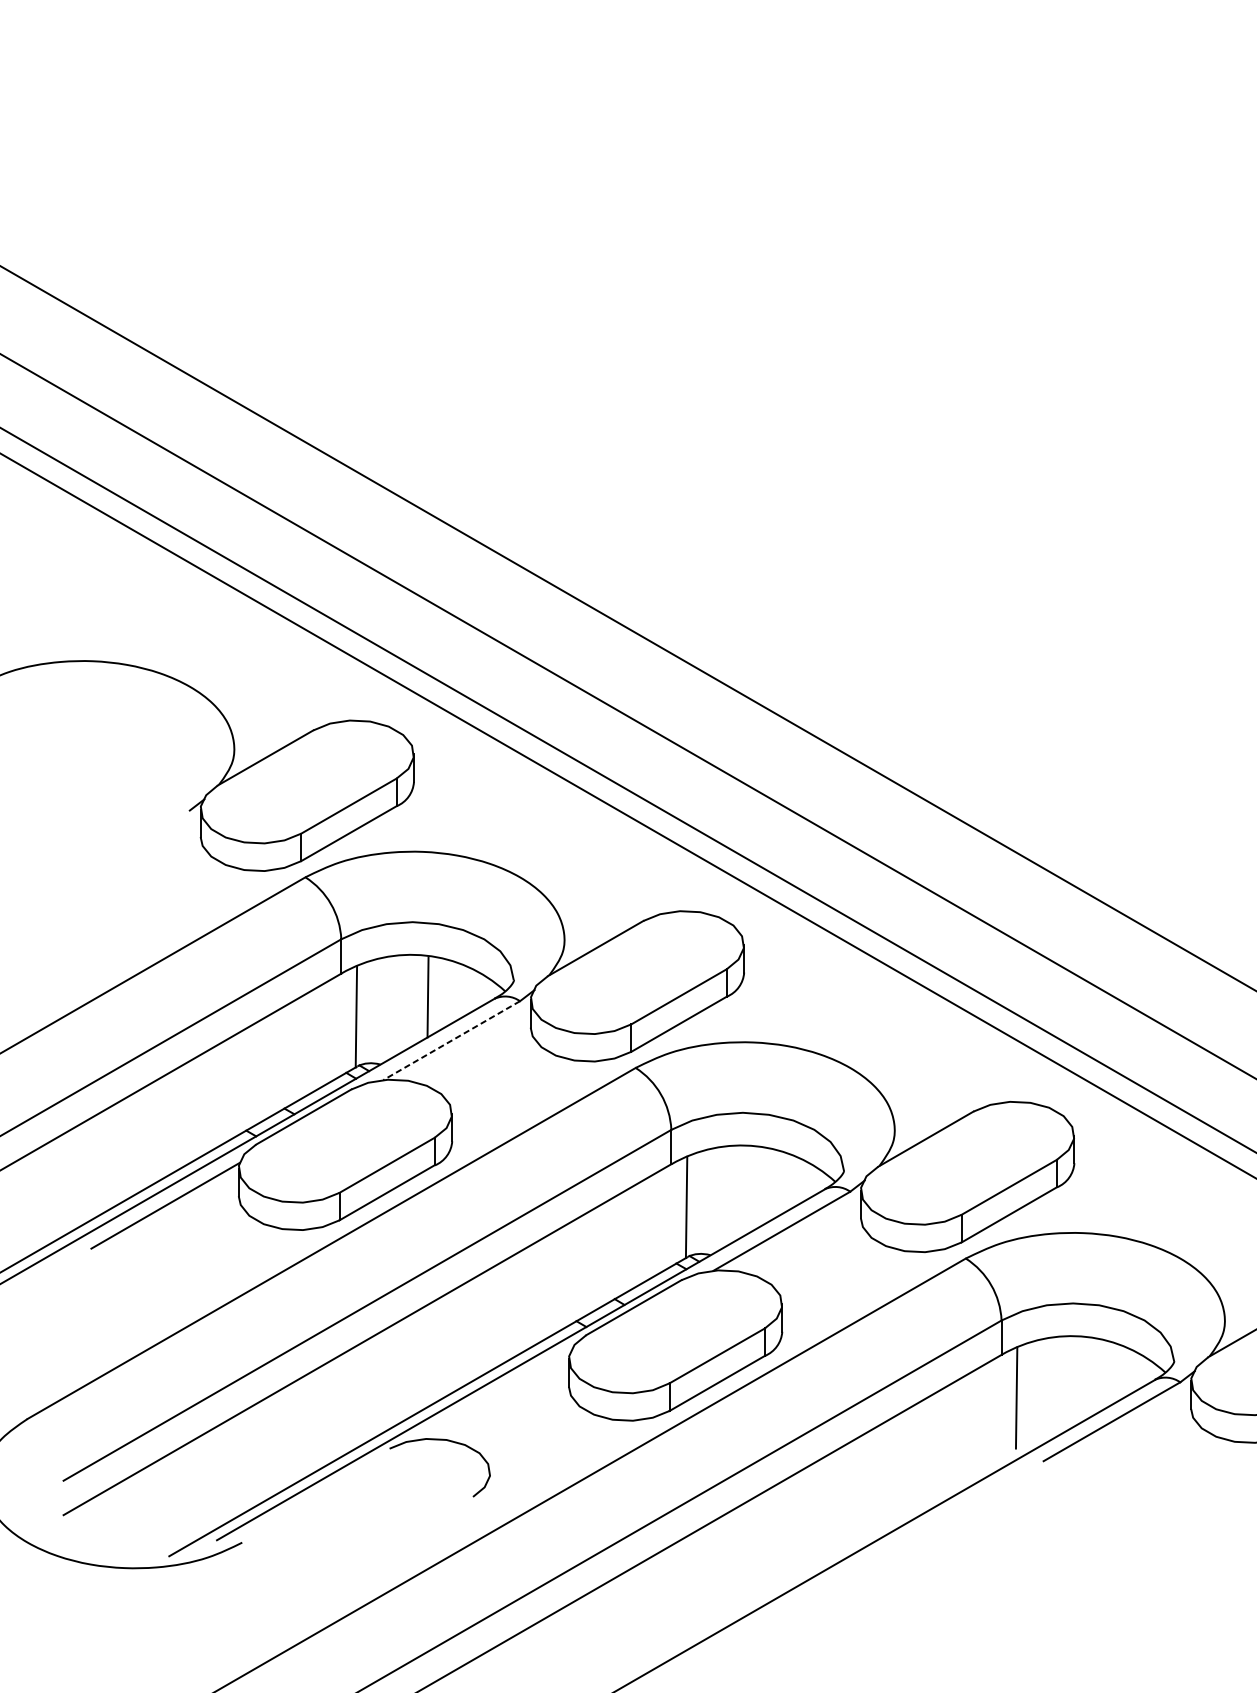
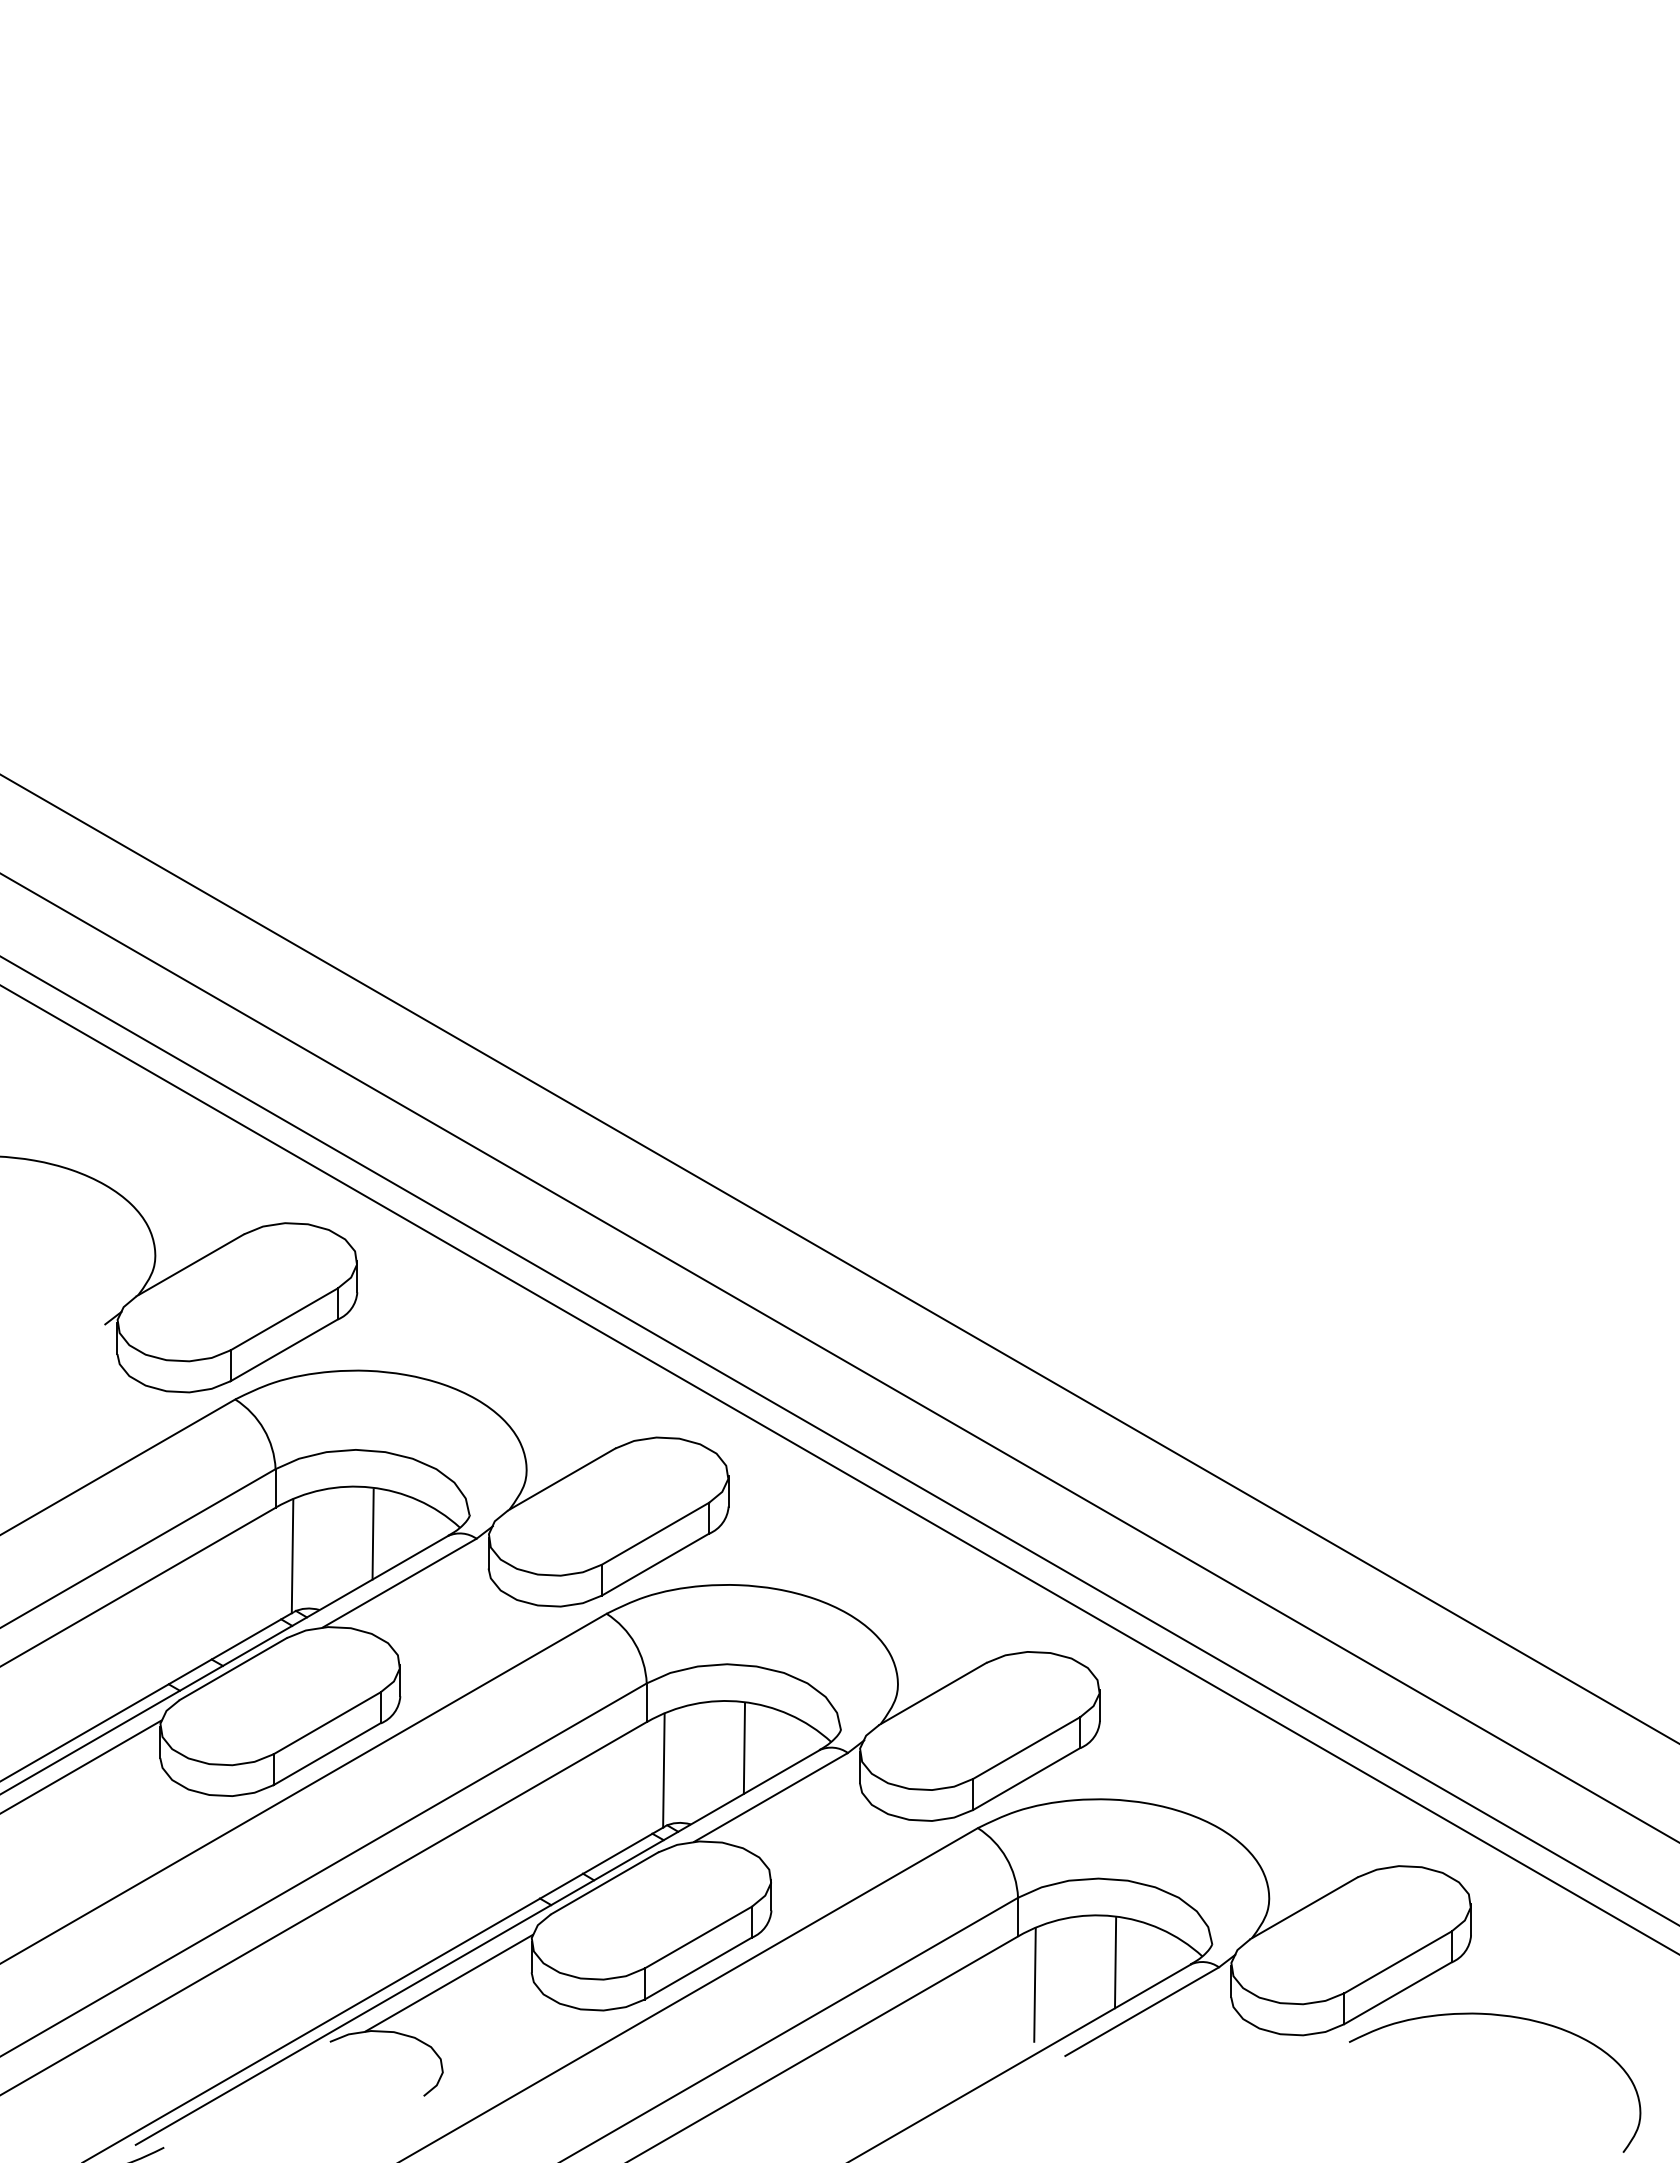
line: (451, 1040) -> (399, 1583), dashed -> solid
line: (758, 1187) -> (744, 1748), added
line: (1088, 1378) -> (1115, 1963), added
line: (495, 1396) -> (448, 1983), added

